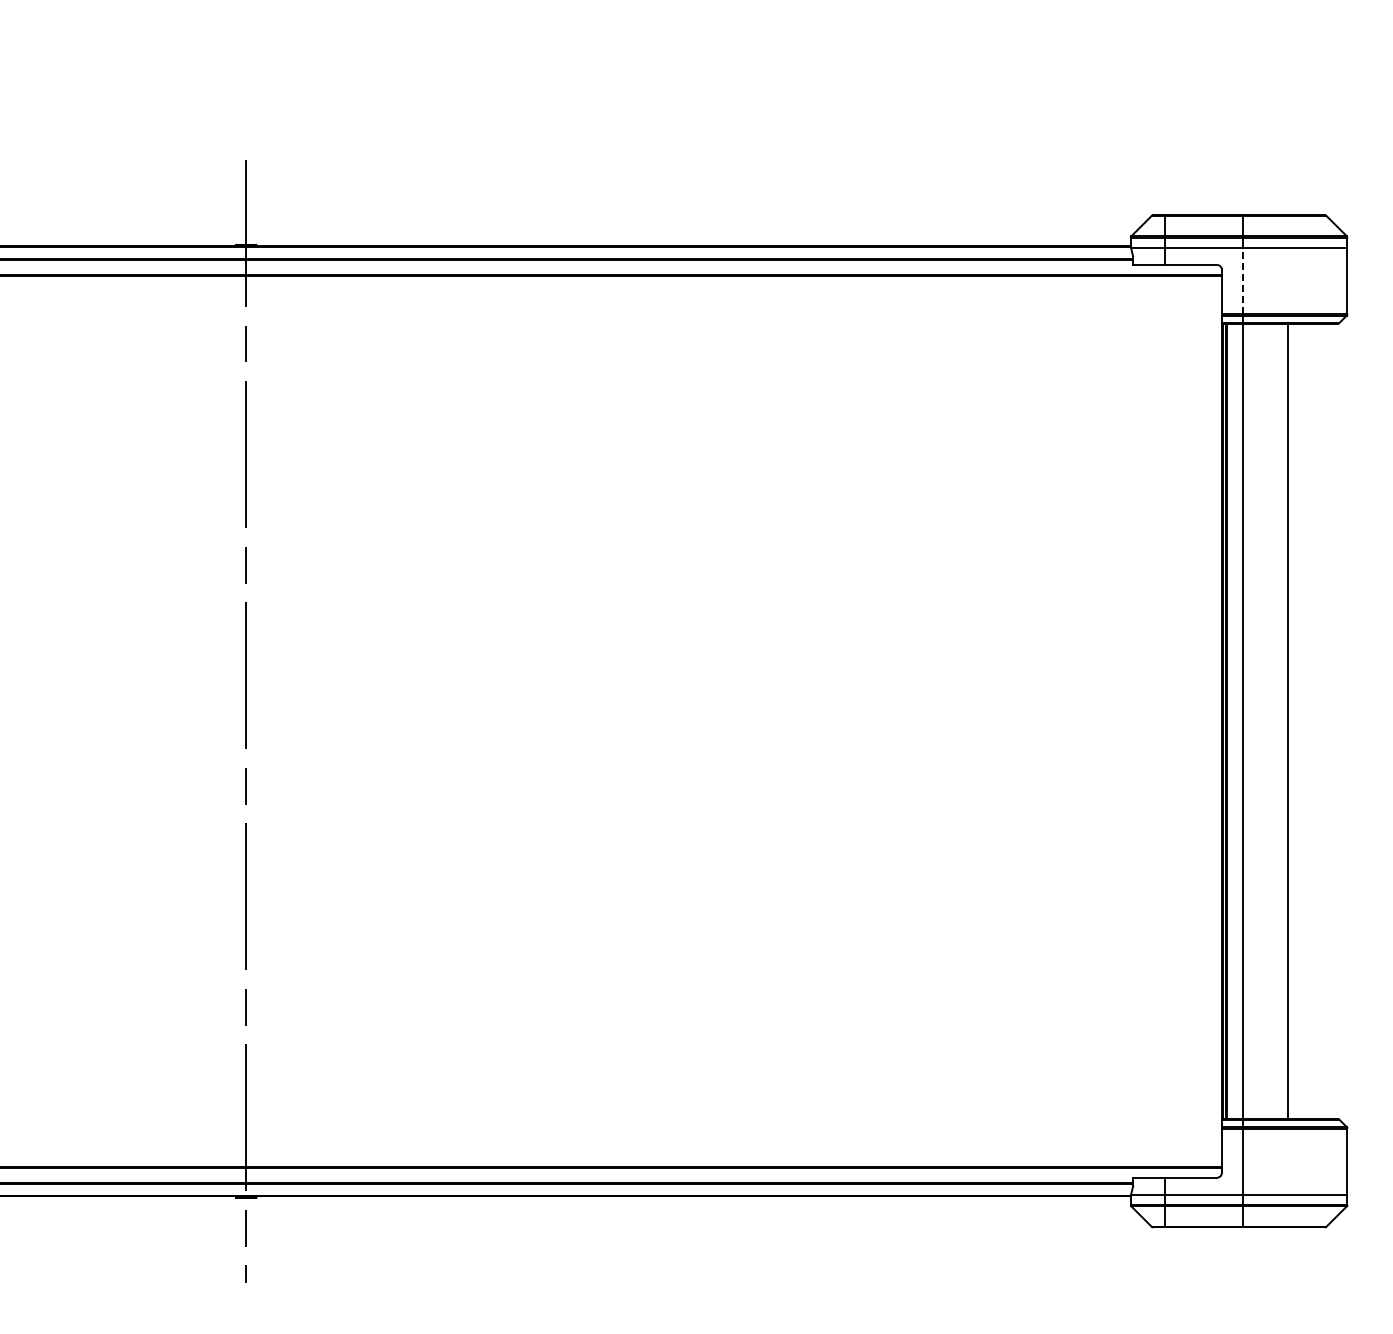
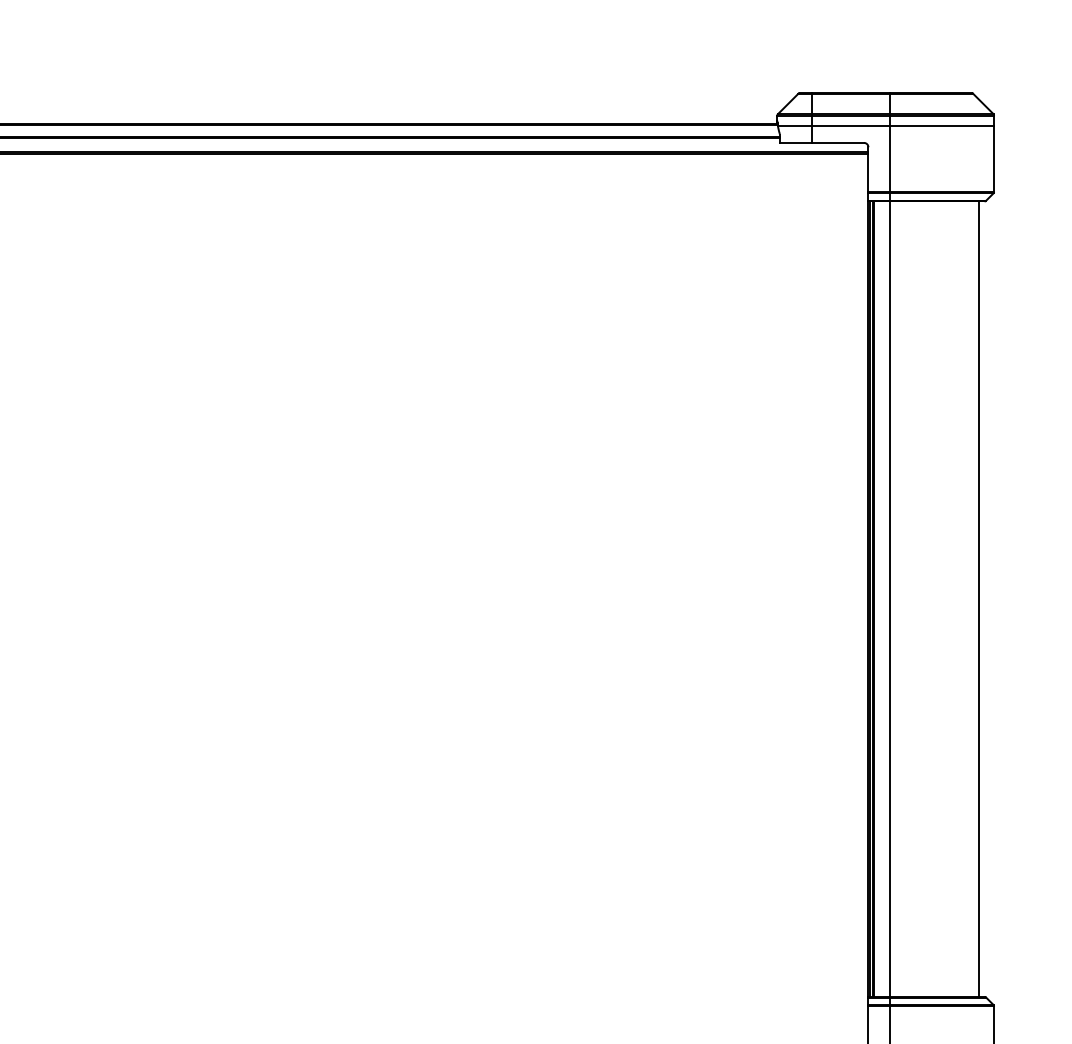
line: (1243, 280) -> (890, 158), dashed -> solid
line: (1288, 721) -> (979, 599), moved

